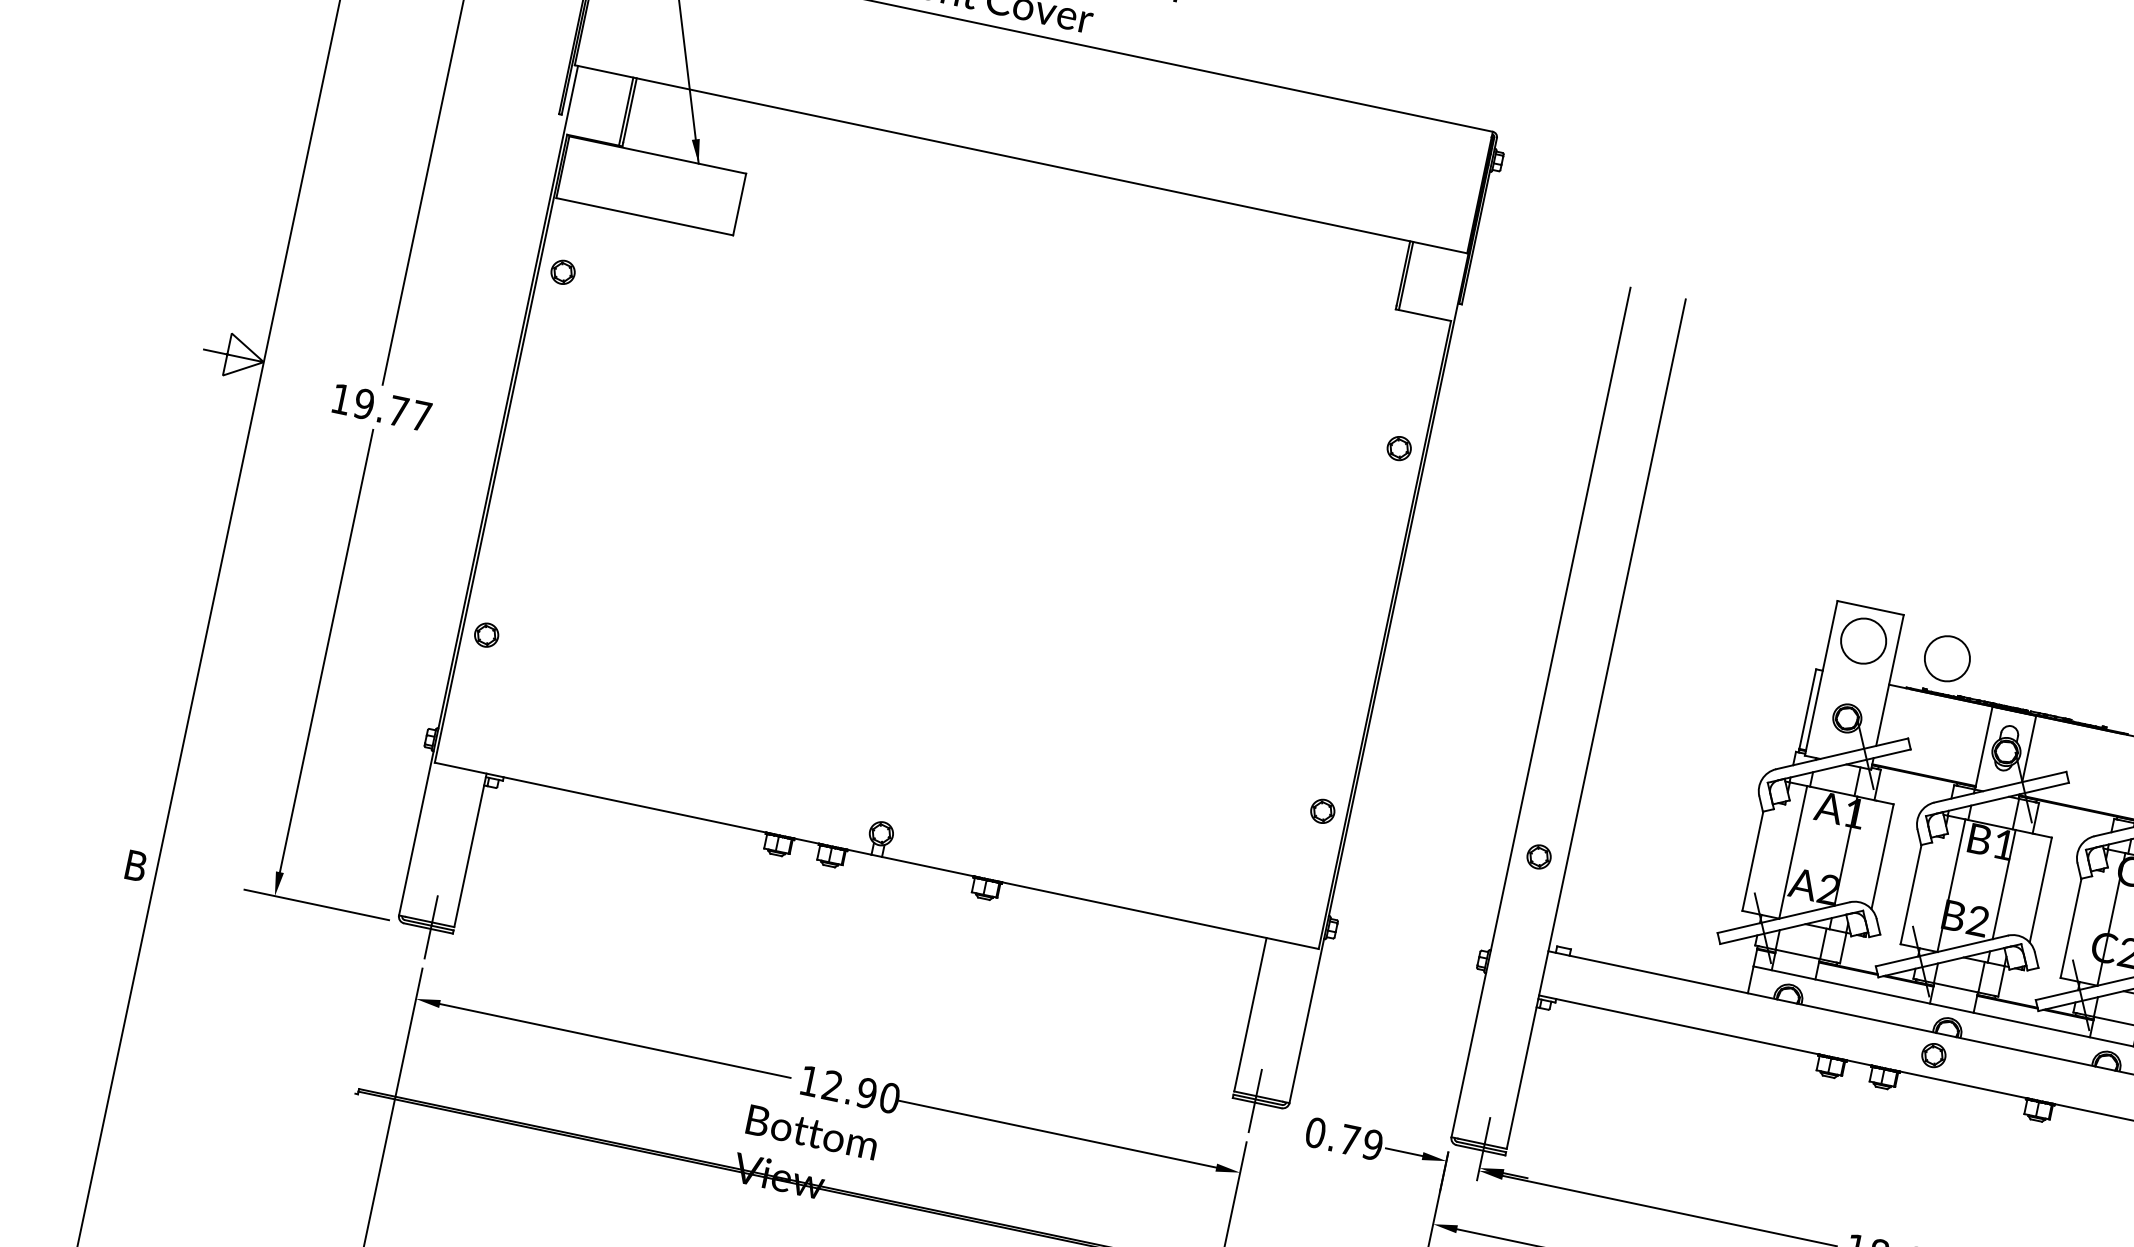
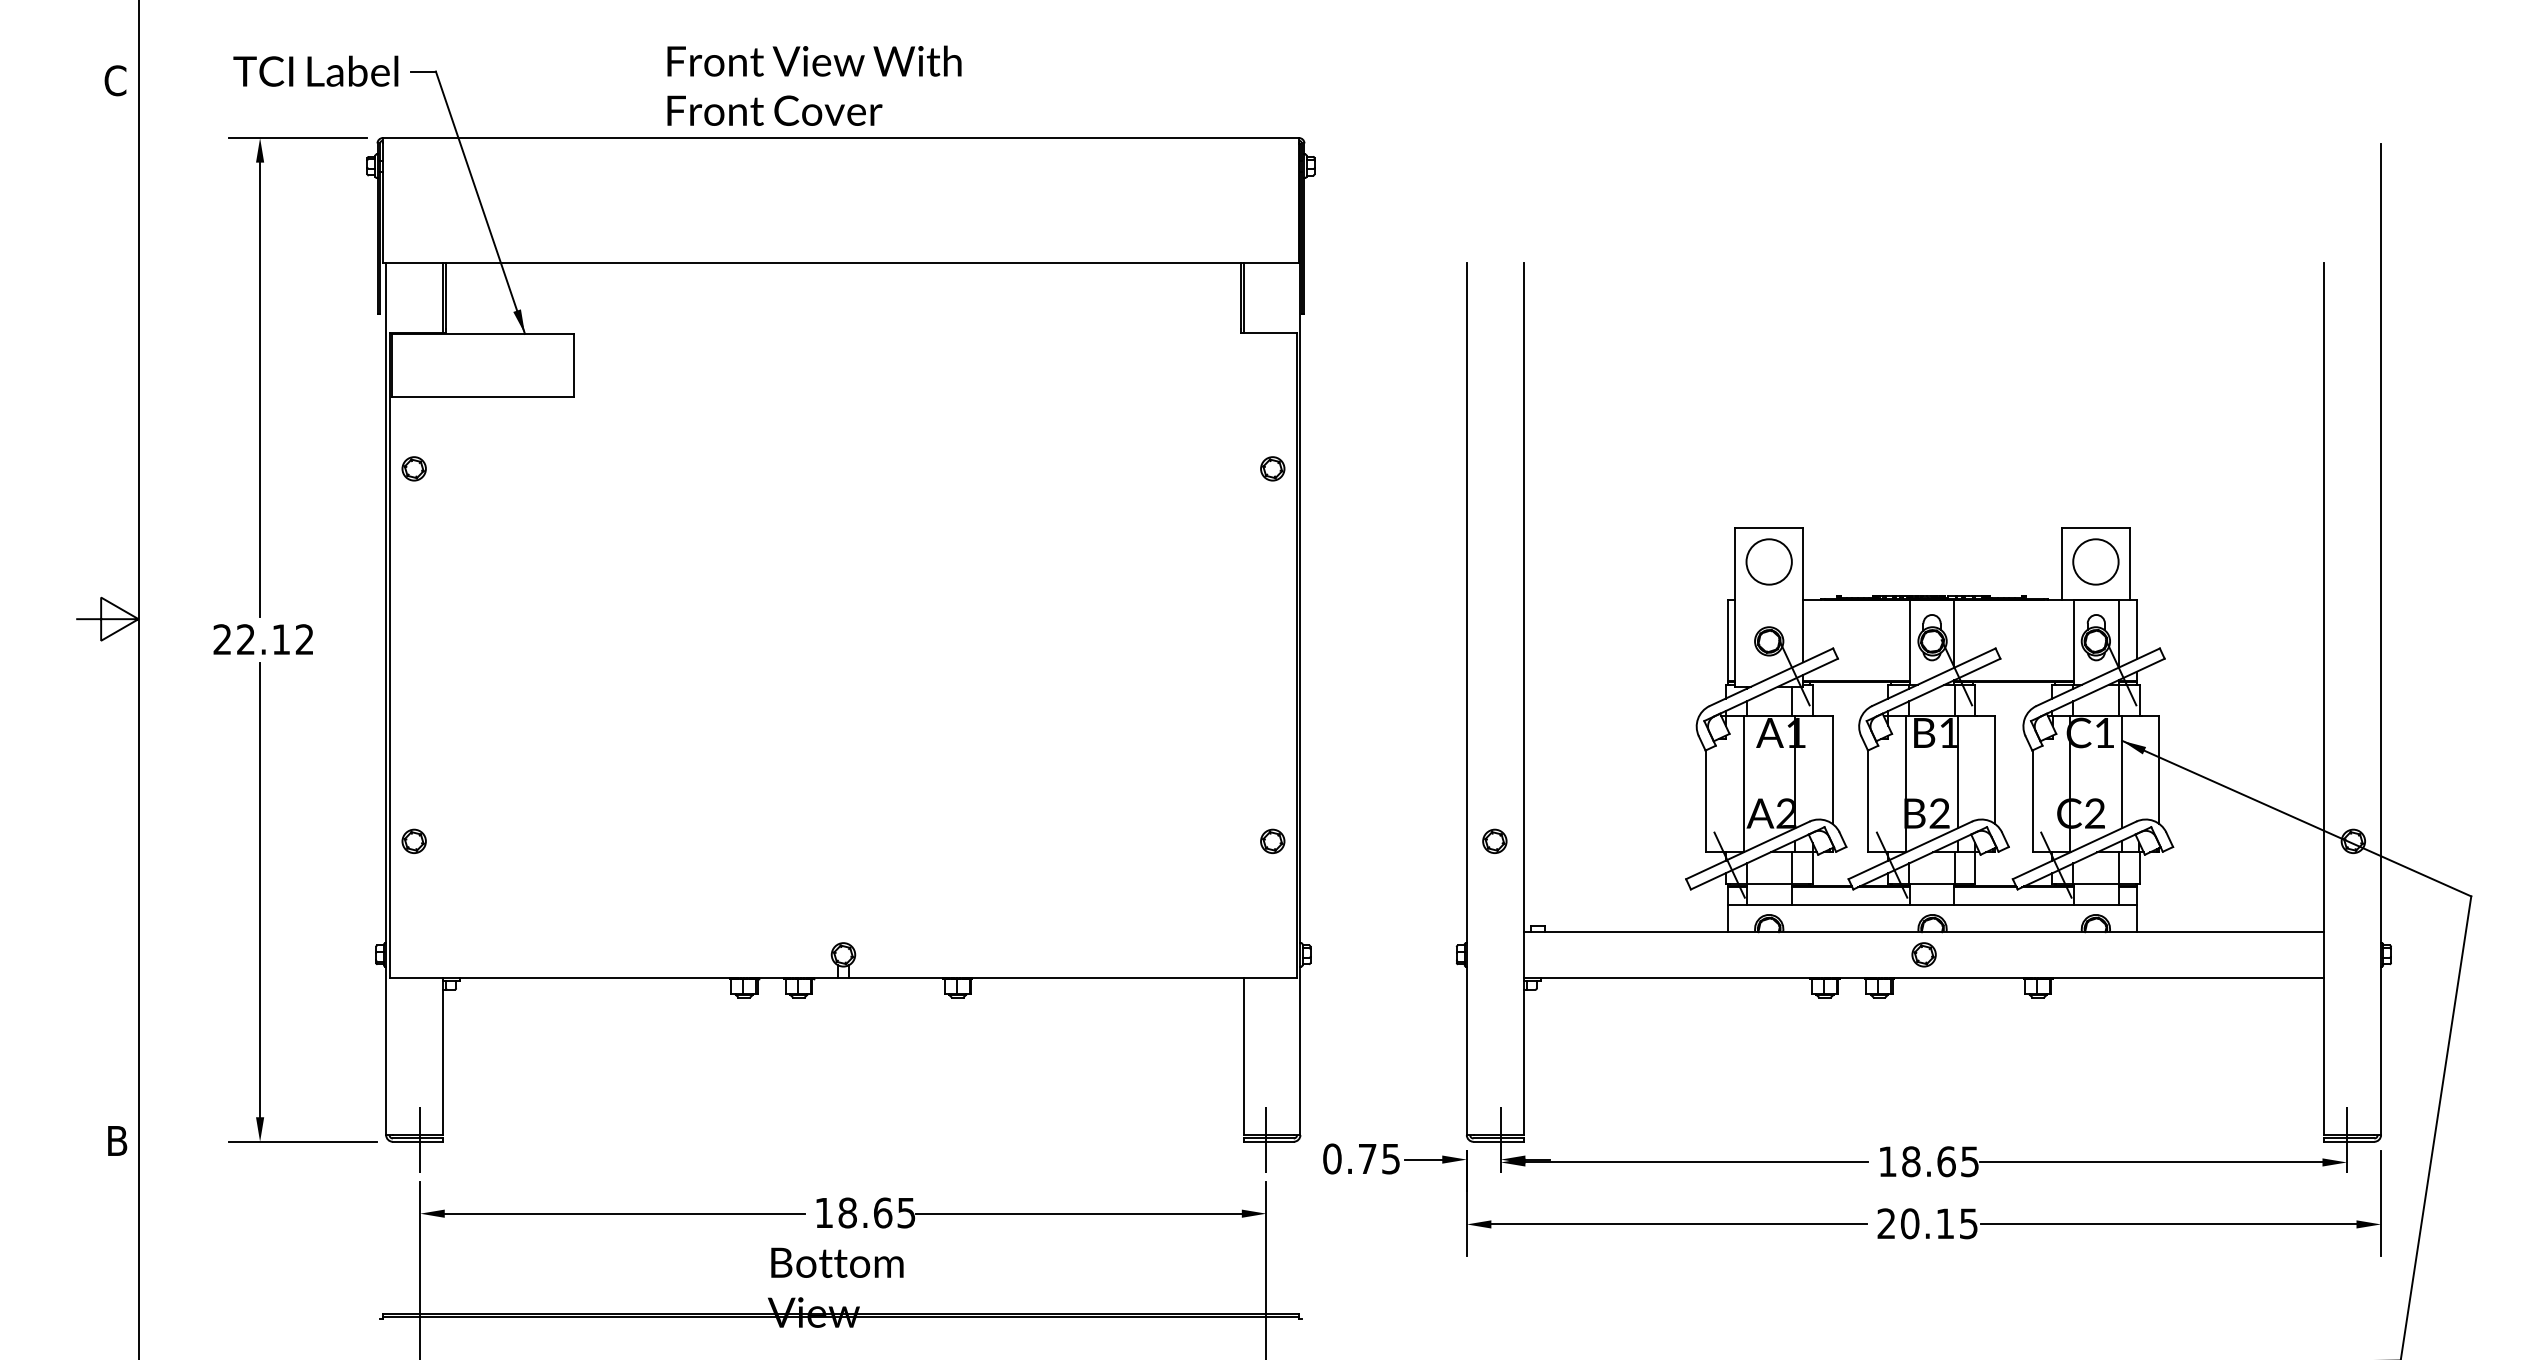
text: (381, 407) -> (263, 639), 19.77 -> 22.12
circle: (1946, 658) -> (1854, 561), removed
text: (860, 1091) -> (876, 1212), 12.90 -> 18.65
text: (1372, 1144) -> (1390, 1158), 0.79 -> 0.75

